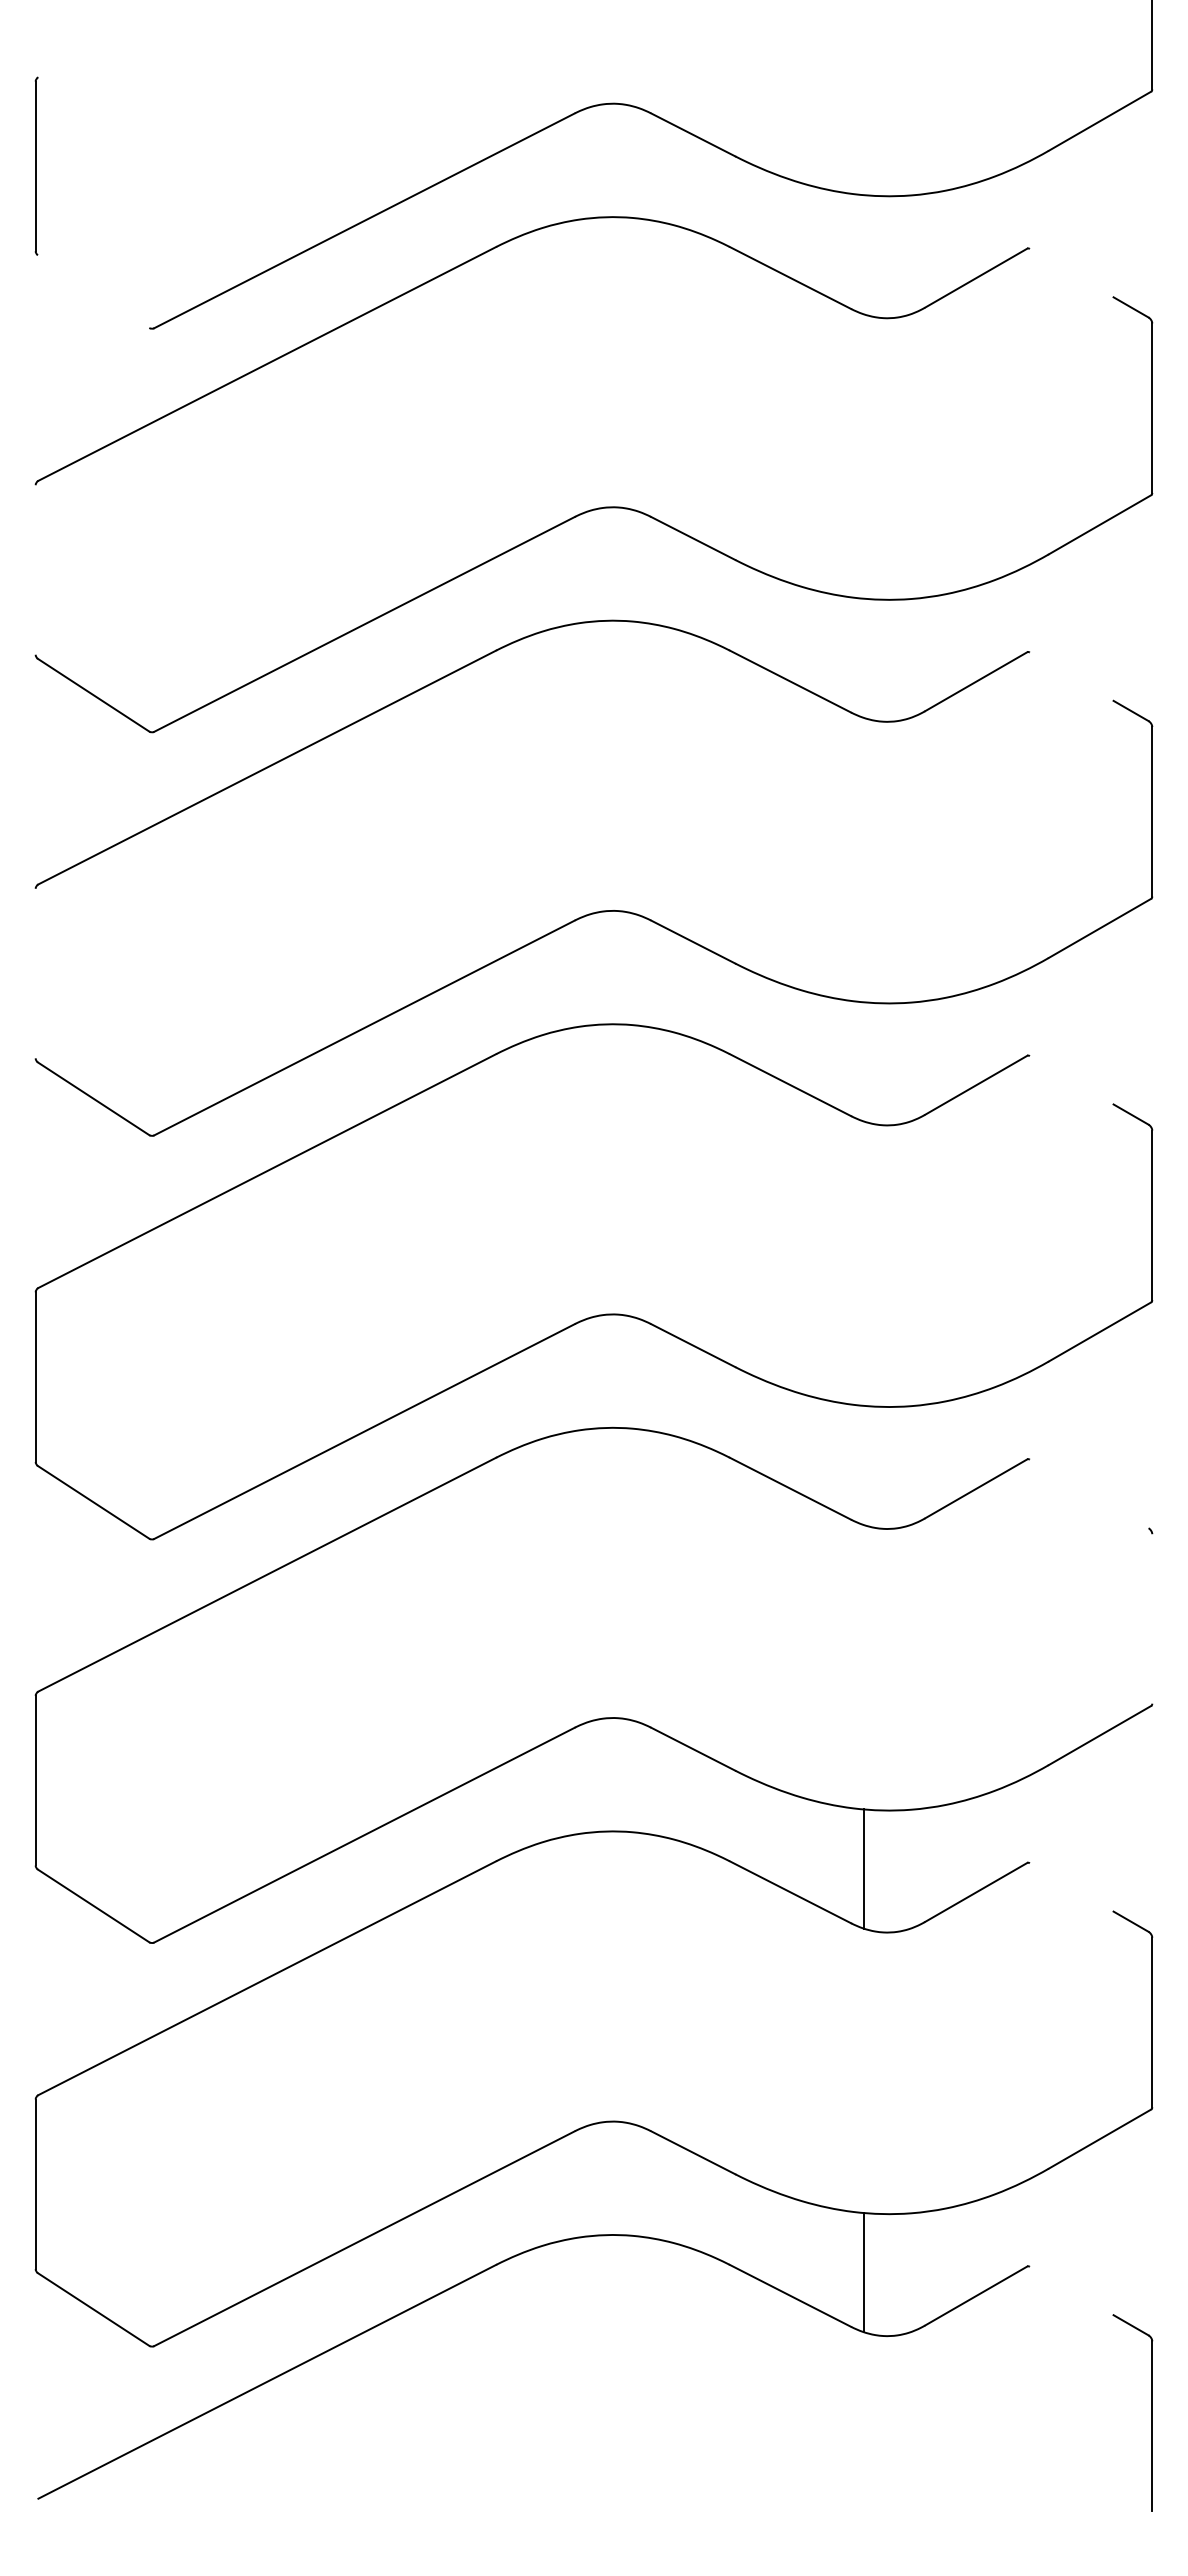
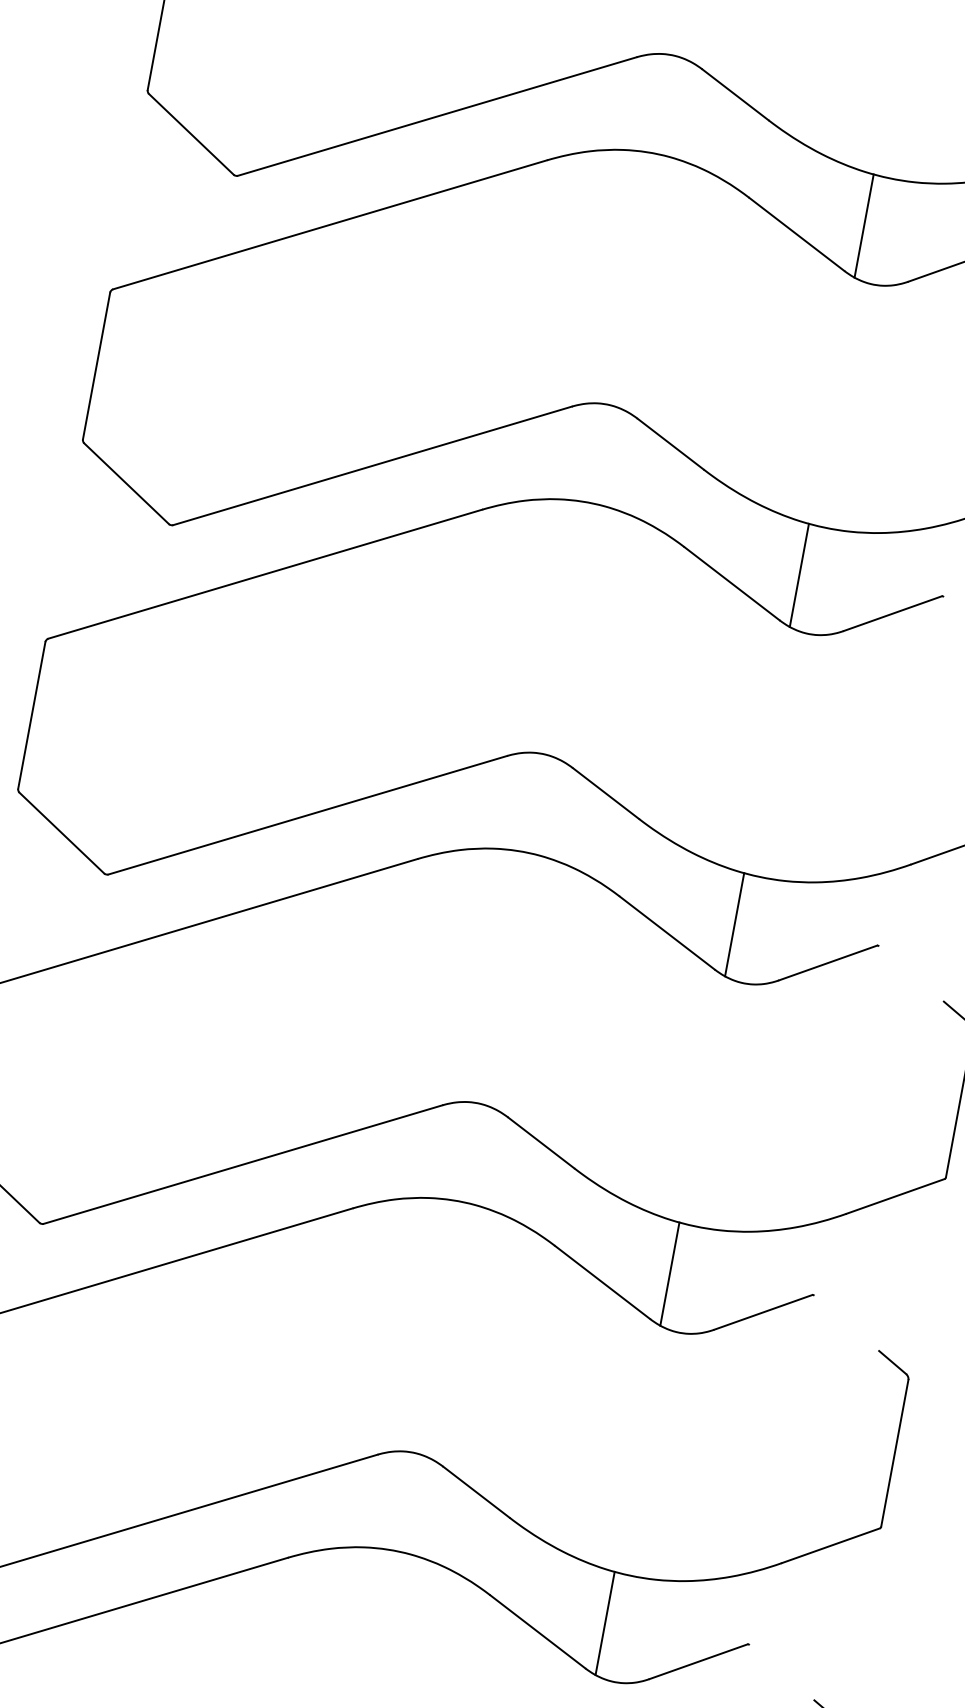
line: (863, 254) -> (863, 225), added
line: (93, 291) -> (191, 134), added
line: (35, 569) -> (96, 365), added
line: (863, 657) -> (799, 574), added
line: (35, 973) -> (31, 715), added
line: (863, 1061) -> (734, 924), added
line: (863, 1465) -> (669, 1274), added
line: (1130, 1518) -> (892, 1362), added
line: (1152, 1618) -> (895, 1452), added

